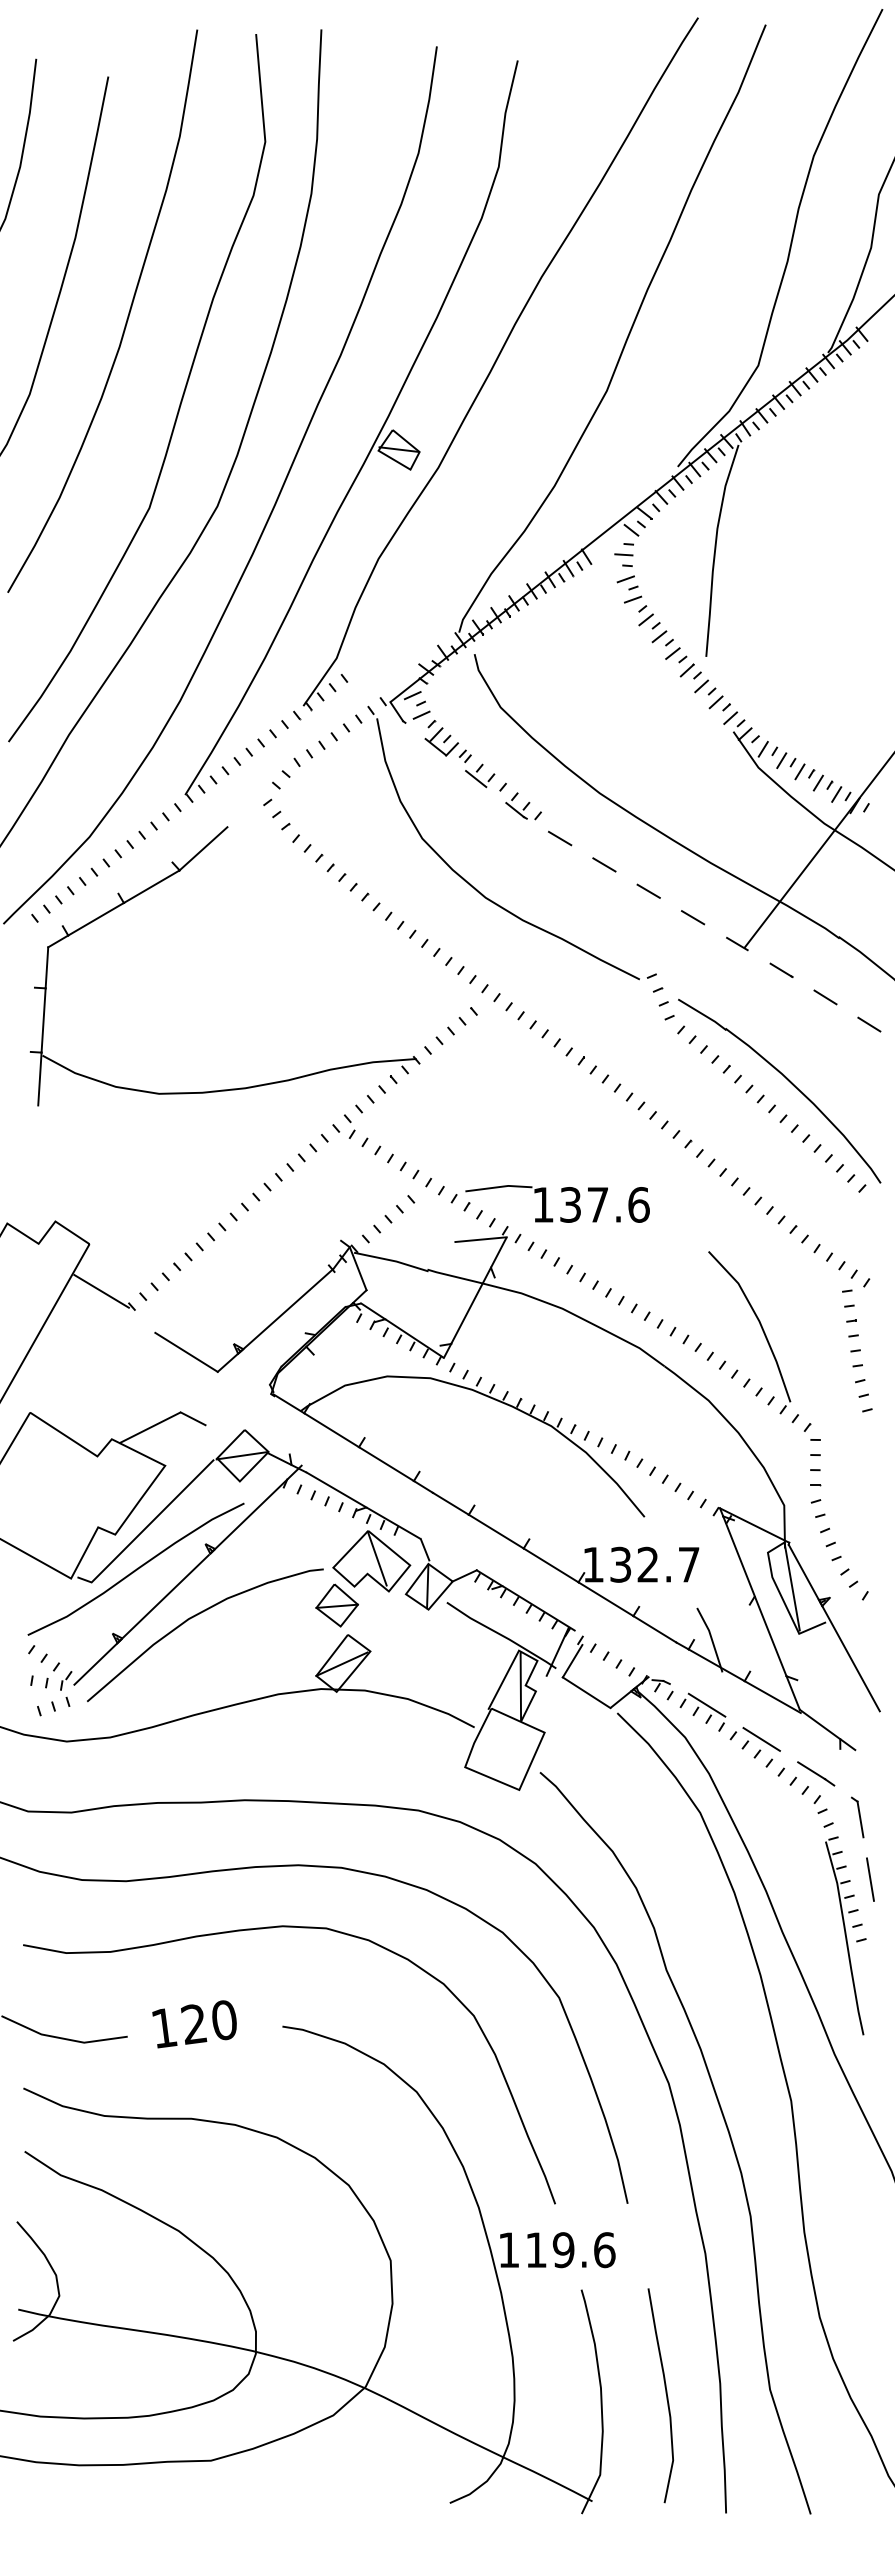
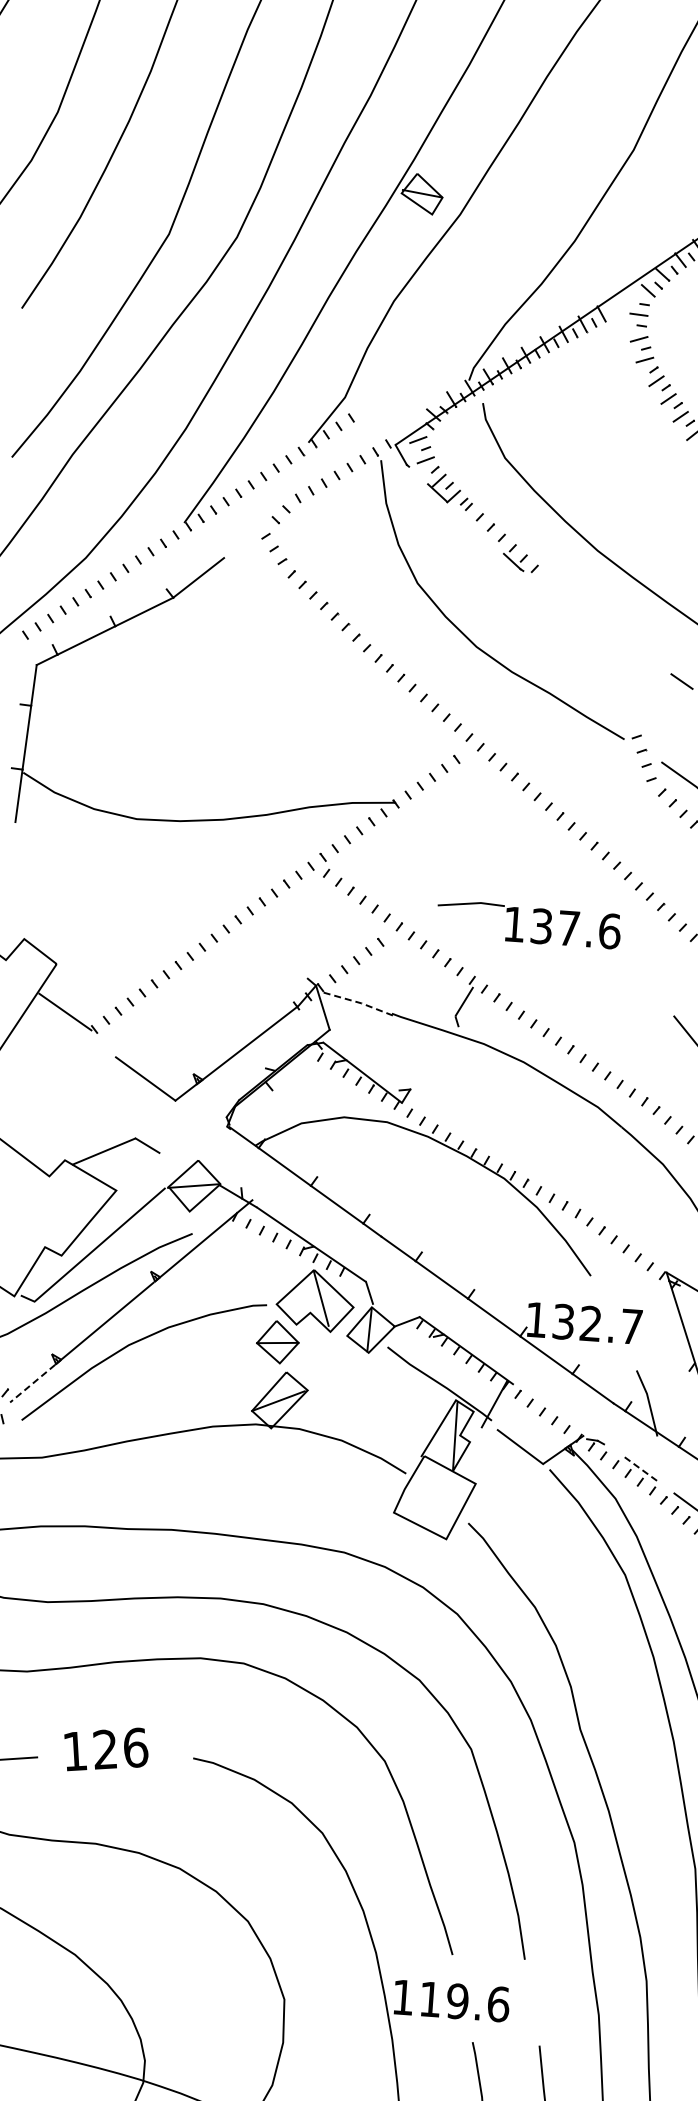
line: (476, 779) -> (475, 528), removed
line: (559, 838) -> (554, 593), removed
line: (604, 864) -> (597, 622), removed
line: (648, 890) -> (639, 651), removed
part: (565, 1203) -> (536, 924), moved
line: (480, 1239) -> (446, 987), removed
line: (391, 1260) -> (356, 1001), solid -> dashed
line: (470, 1305) -> (432, 1052), removed
line: (572, 1660) -> (508, 1413), removed
line: (95, 1664) -> (32, 1383), solid -> dashed
line: (706, 1704) -> (639, 1467), solid -> dashed
text: (224, 2020) -> (135, 1748), 120 -> 126

